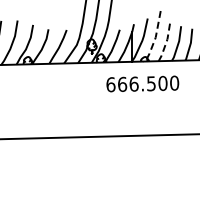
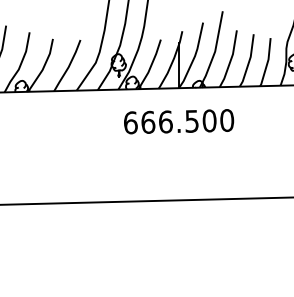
line: (155, 37) -> (214, 51), dashed -> solid
line: (166, 43) -> (231, 60), dashed -> solid
text: (142, 83) -> (178, 120), moved

